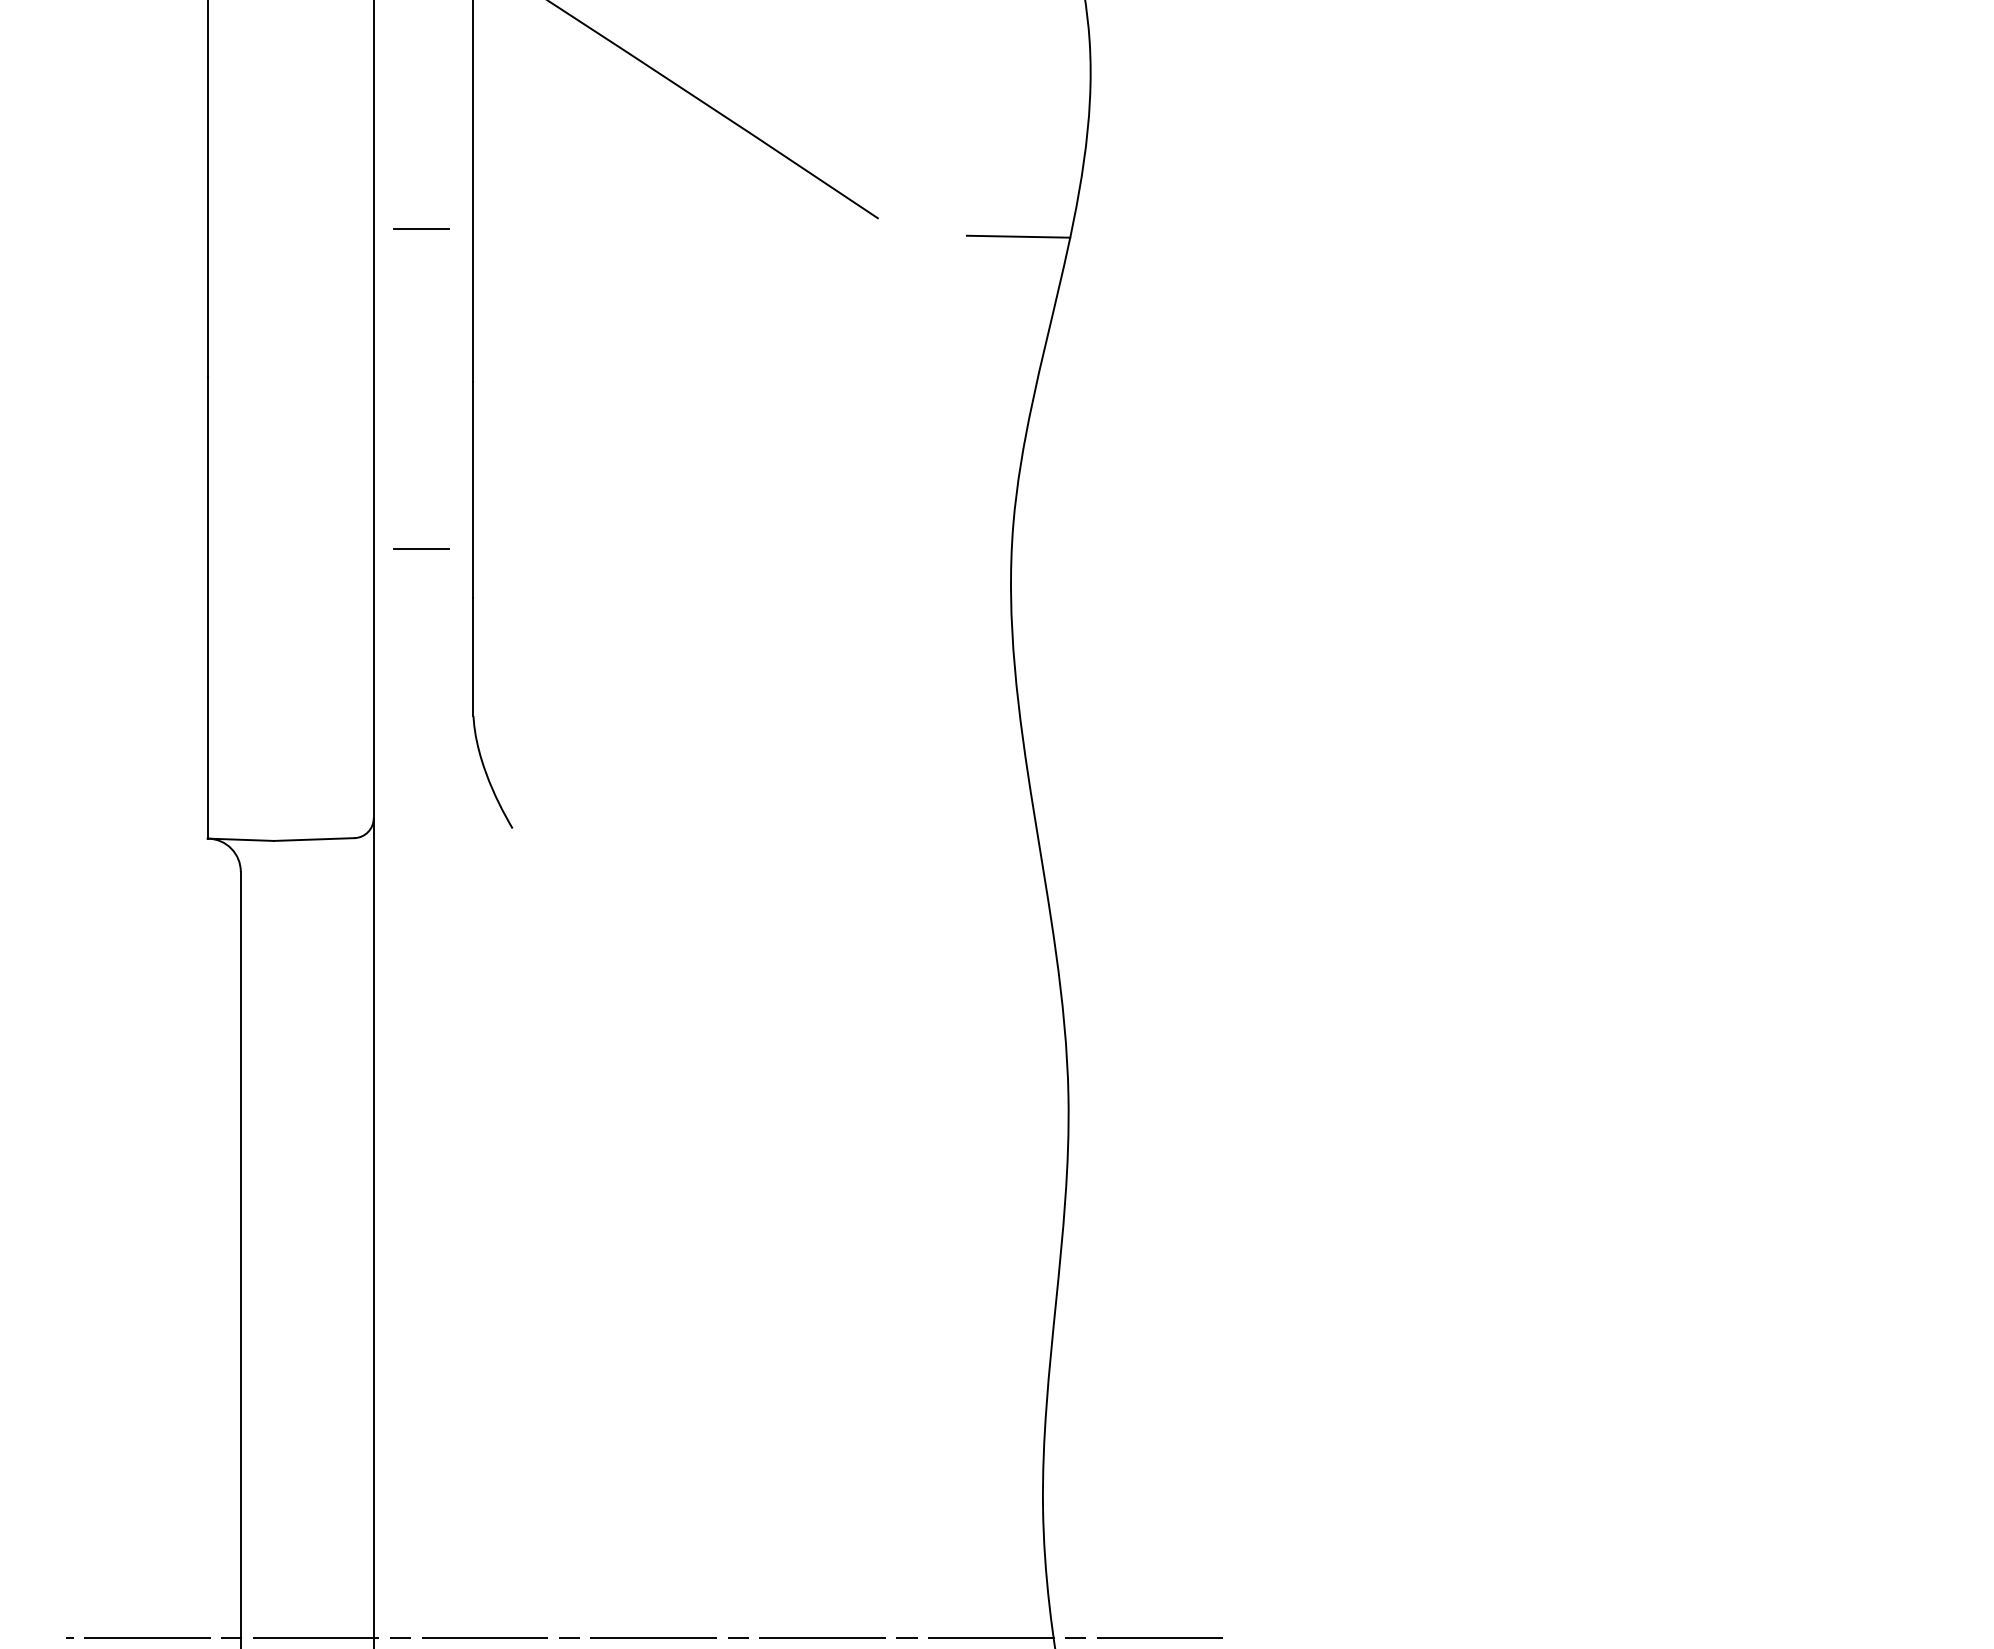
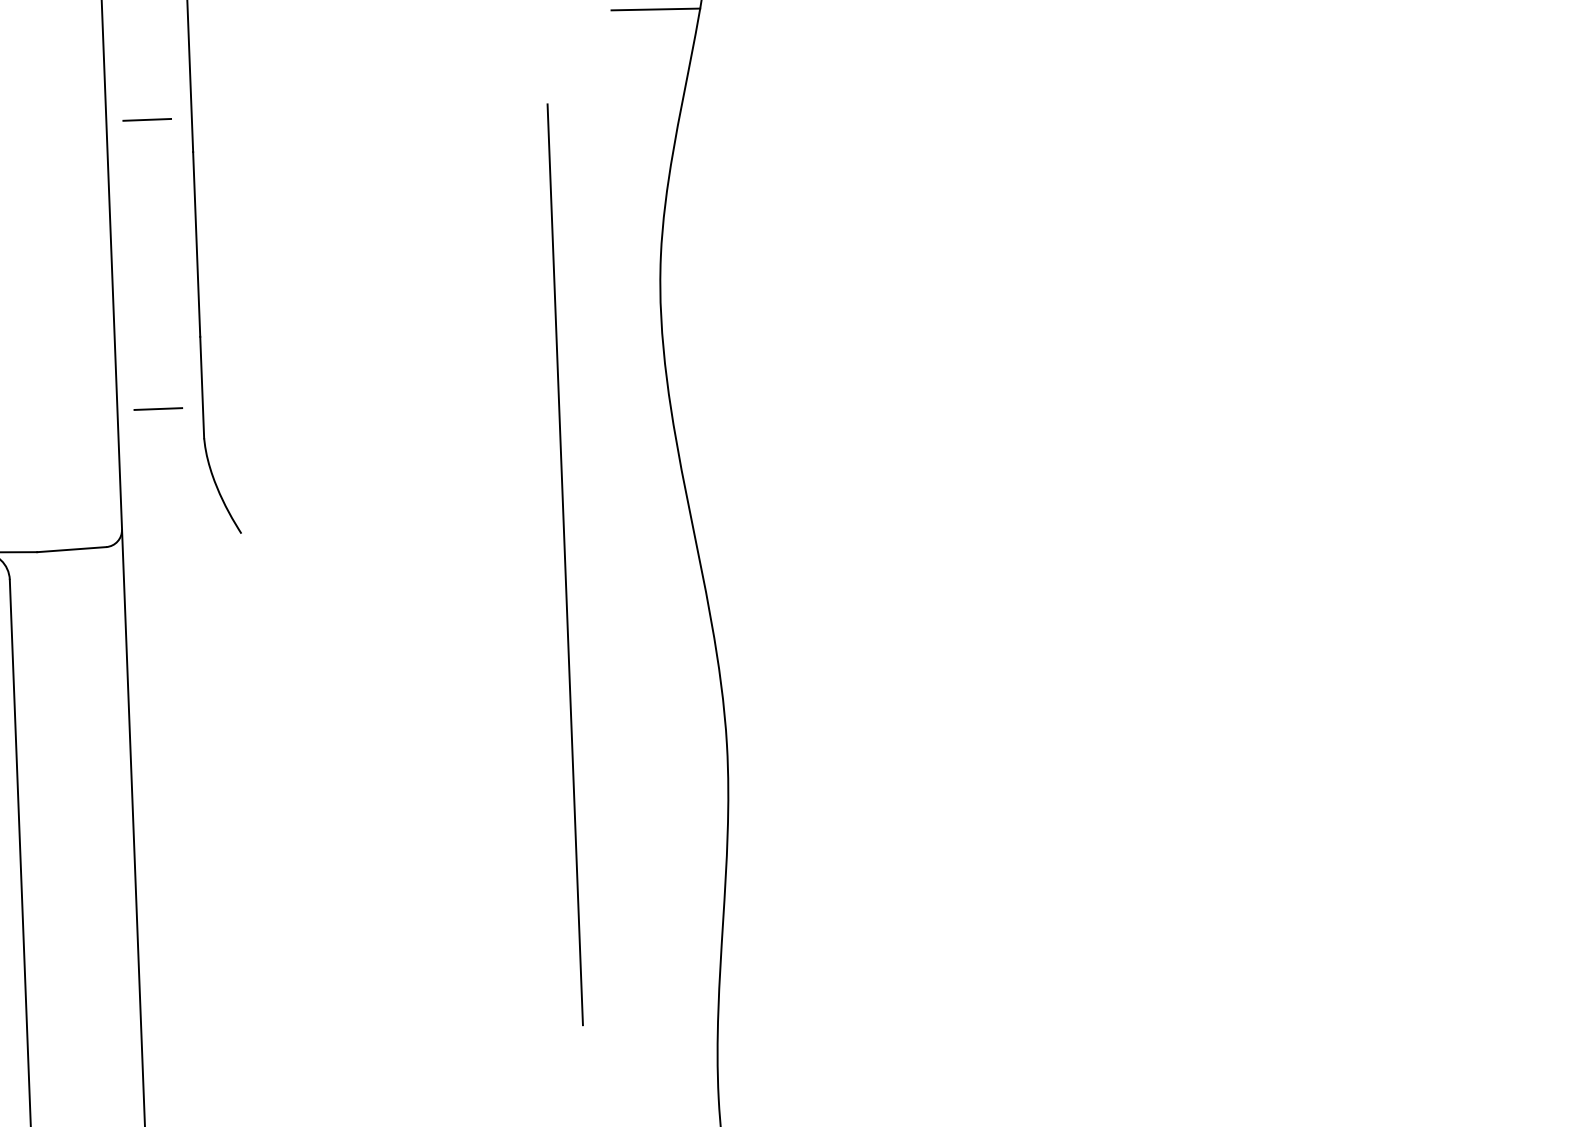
line: (421, 228) -> (147, 119), moved
line: (421, 548) -> (158, 408), moved
line: (888, 879) -> (565, 564), added

